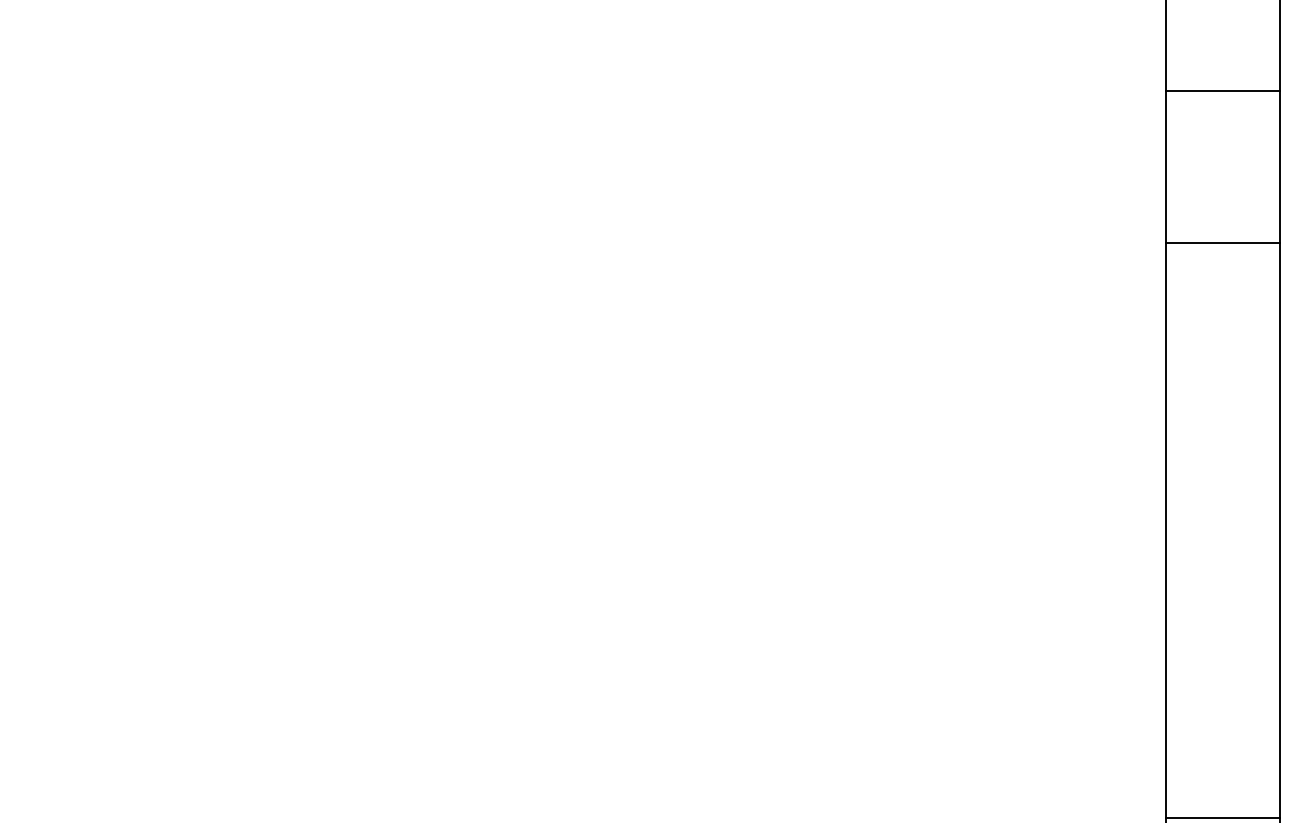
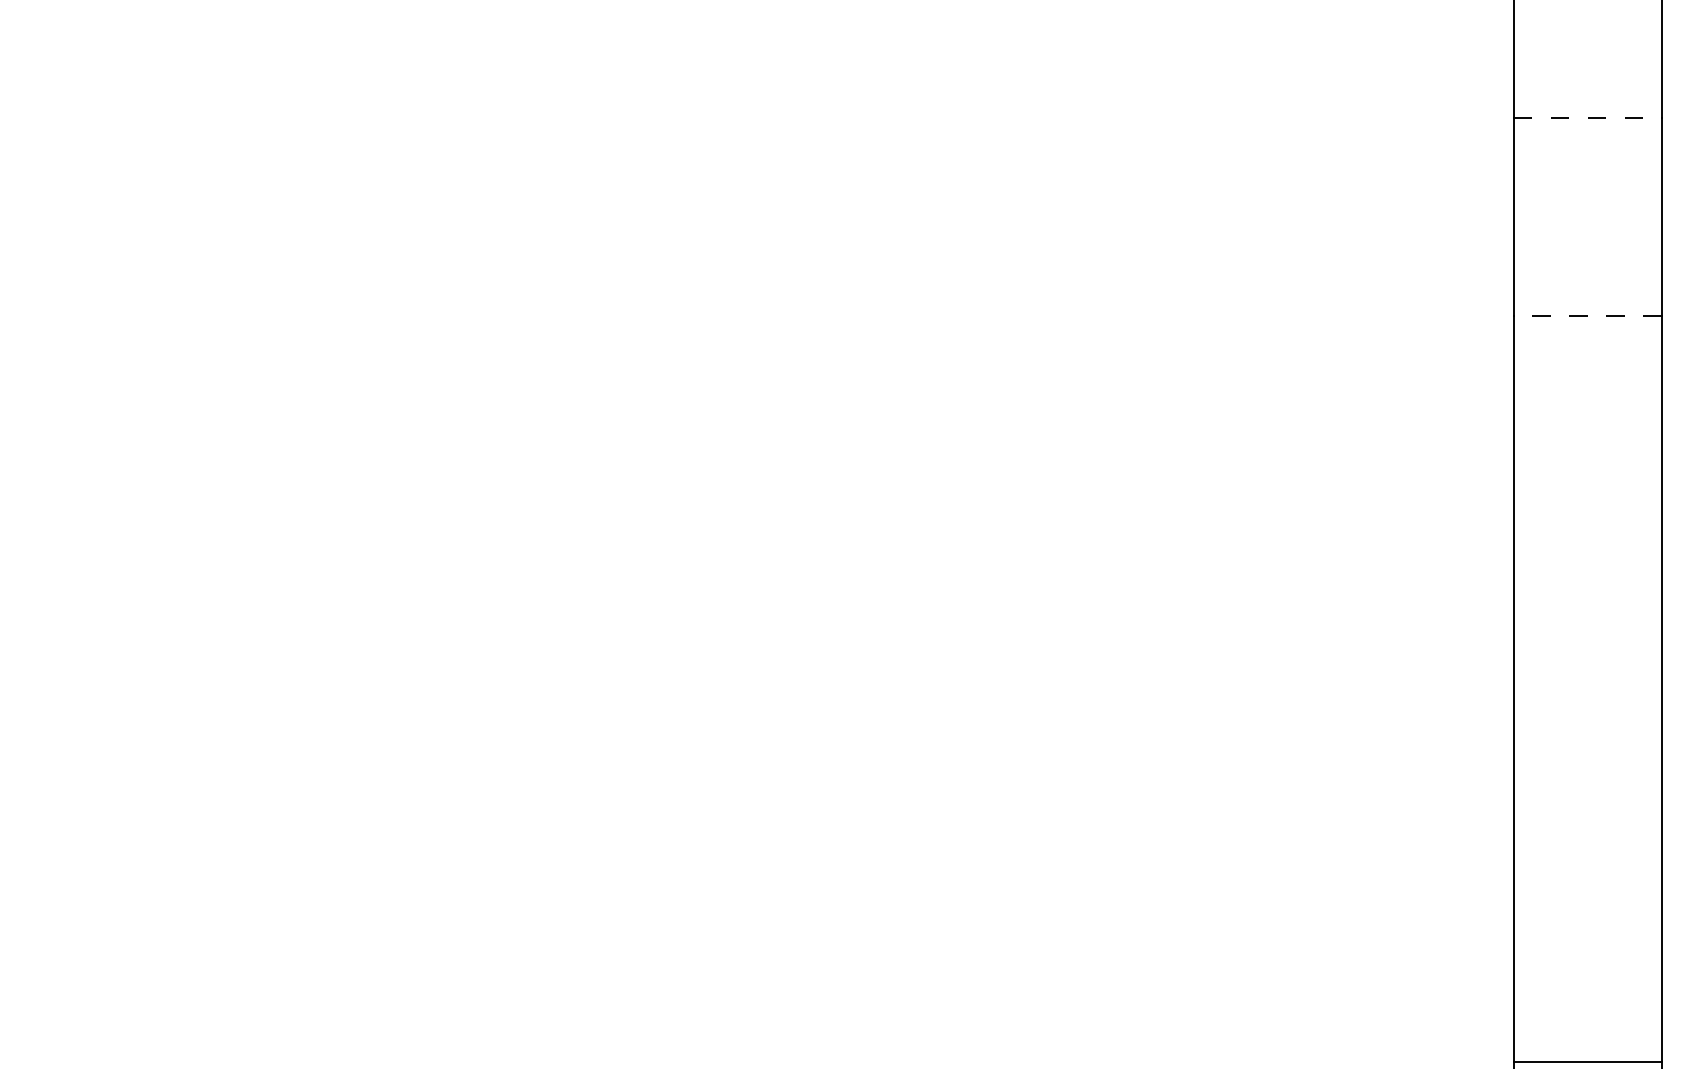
line: (1223, 91) -> (1588, 118), solid -> dashed
line: (1222, 242) -> (1587, 315), solid -> dashed

